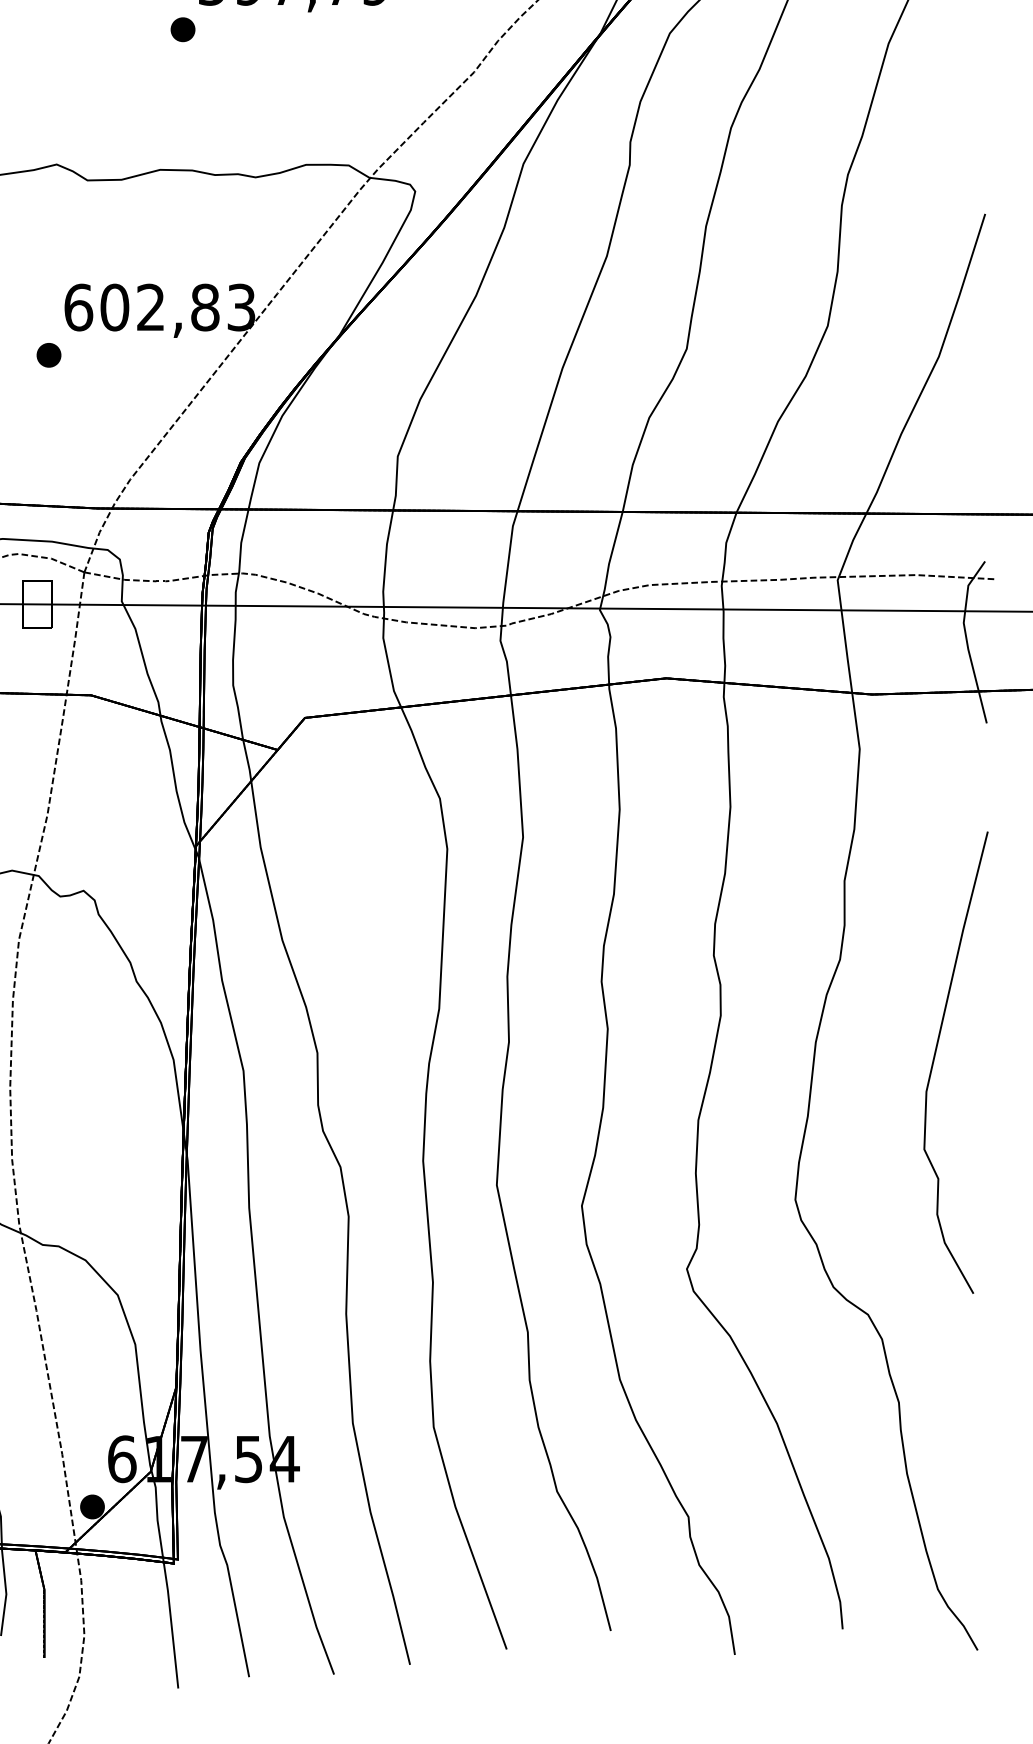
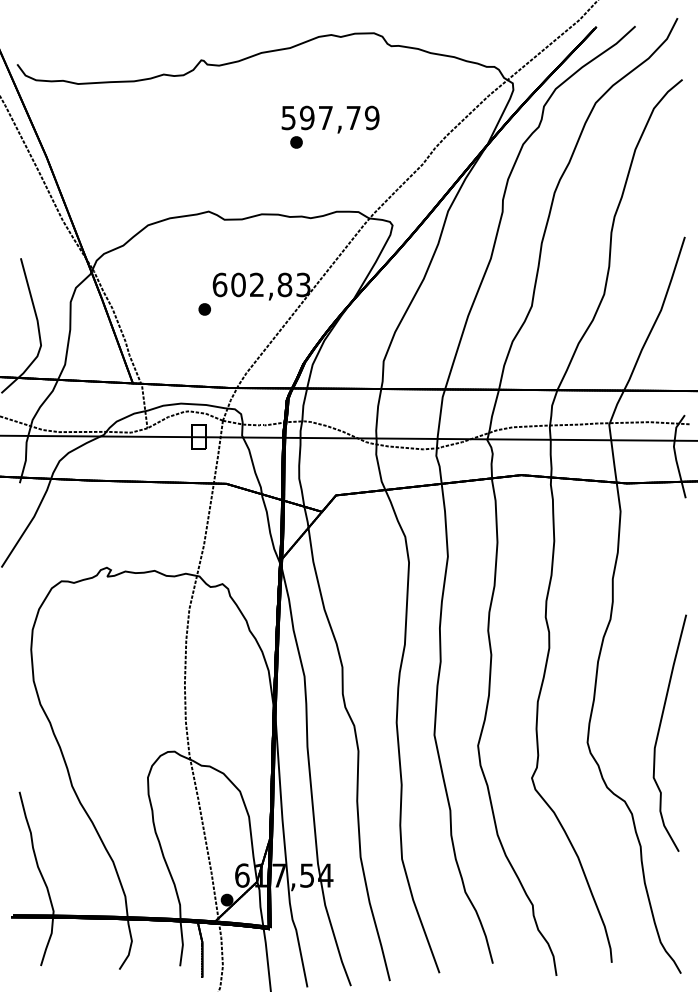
part: (182, 29) -> (296, 142), moved
curve: (937, 1053) -> (660, 728), moved

